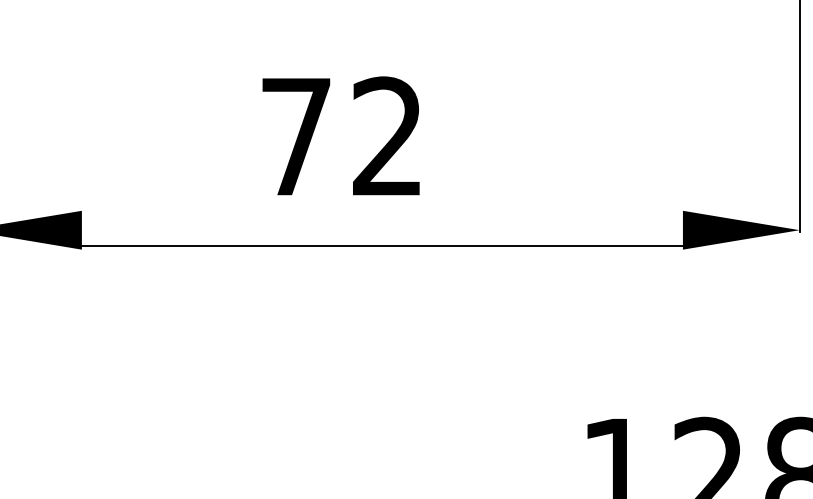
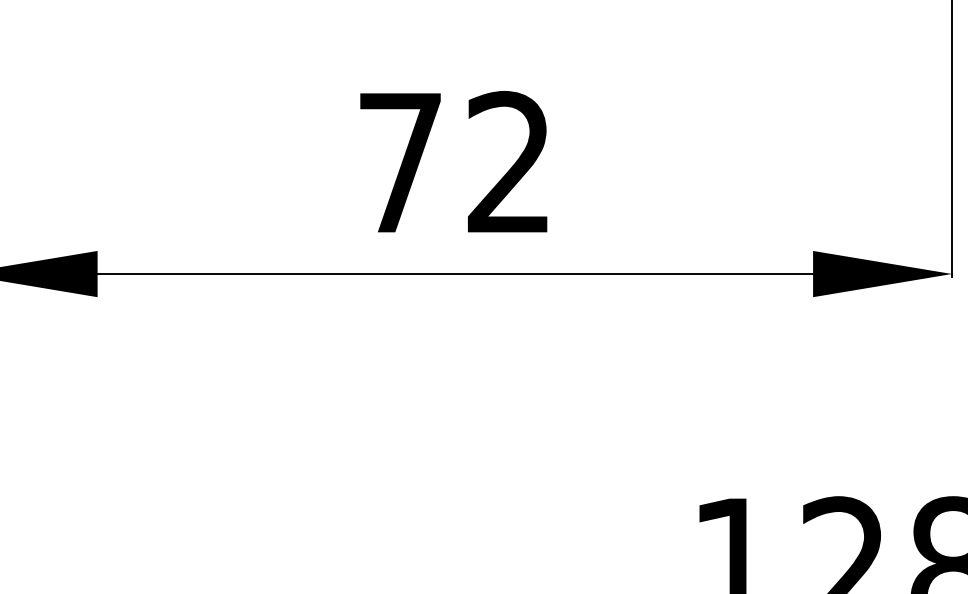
text: (340, 135) -> (453, 161), moved
line: (381, 246) -> (454, 274), moved

